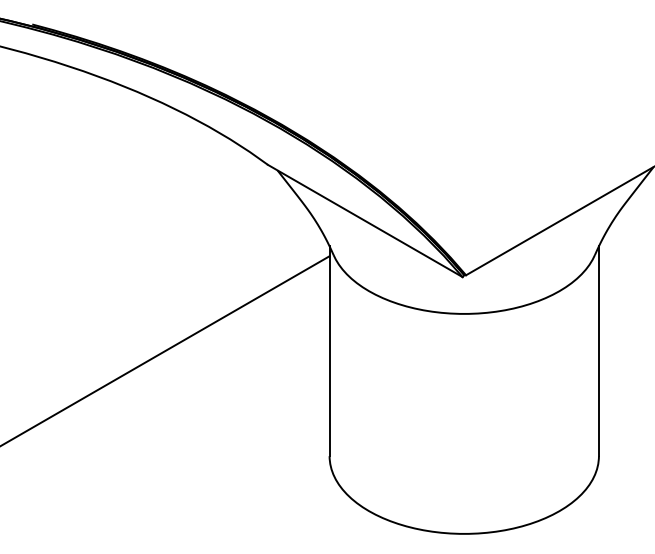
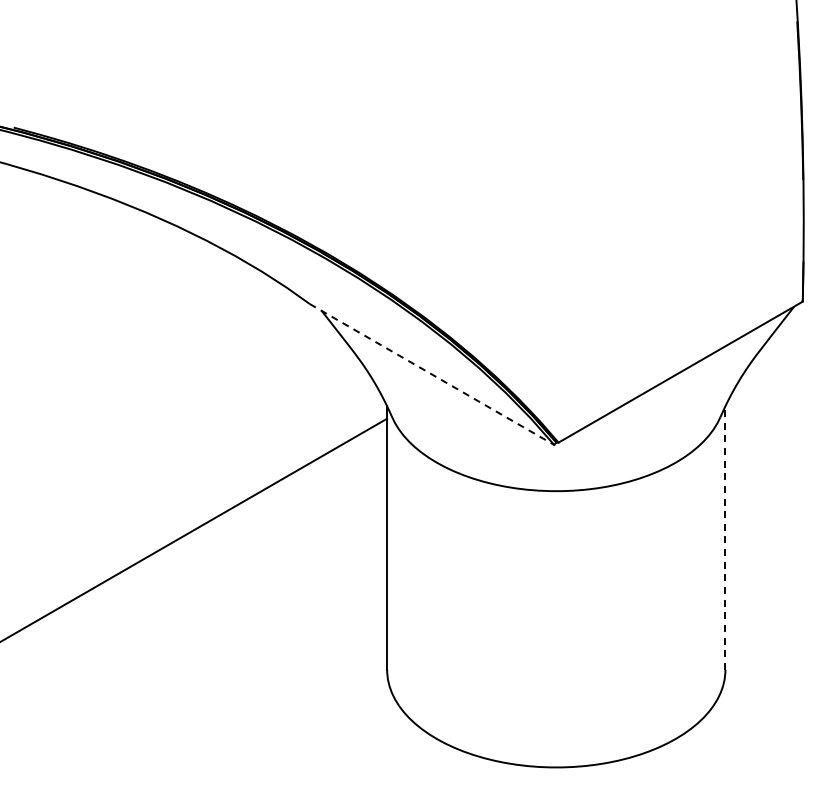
line: (365, 221) -> (432, 374), solid -> dashed
line: (598, 351) -> (725, 538), solid -> dashed

